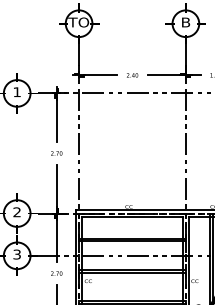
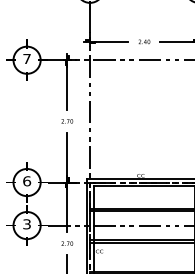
text: (16, 91) -> (26, 58), 1 -> 7
text: (17, 212) -> (27, 181), 2 -> 6

